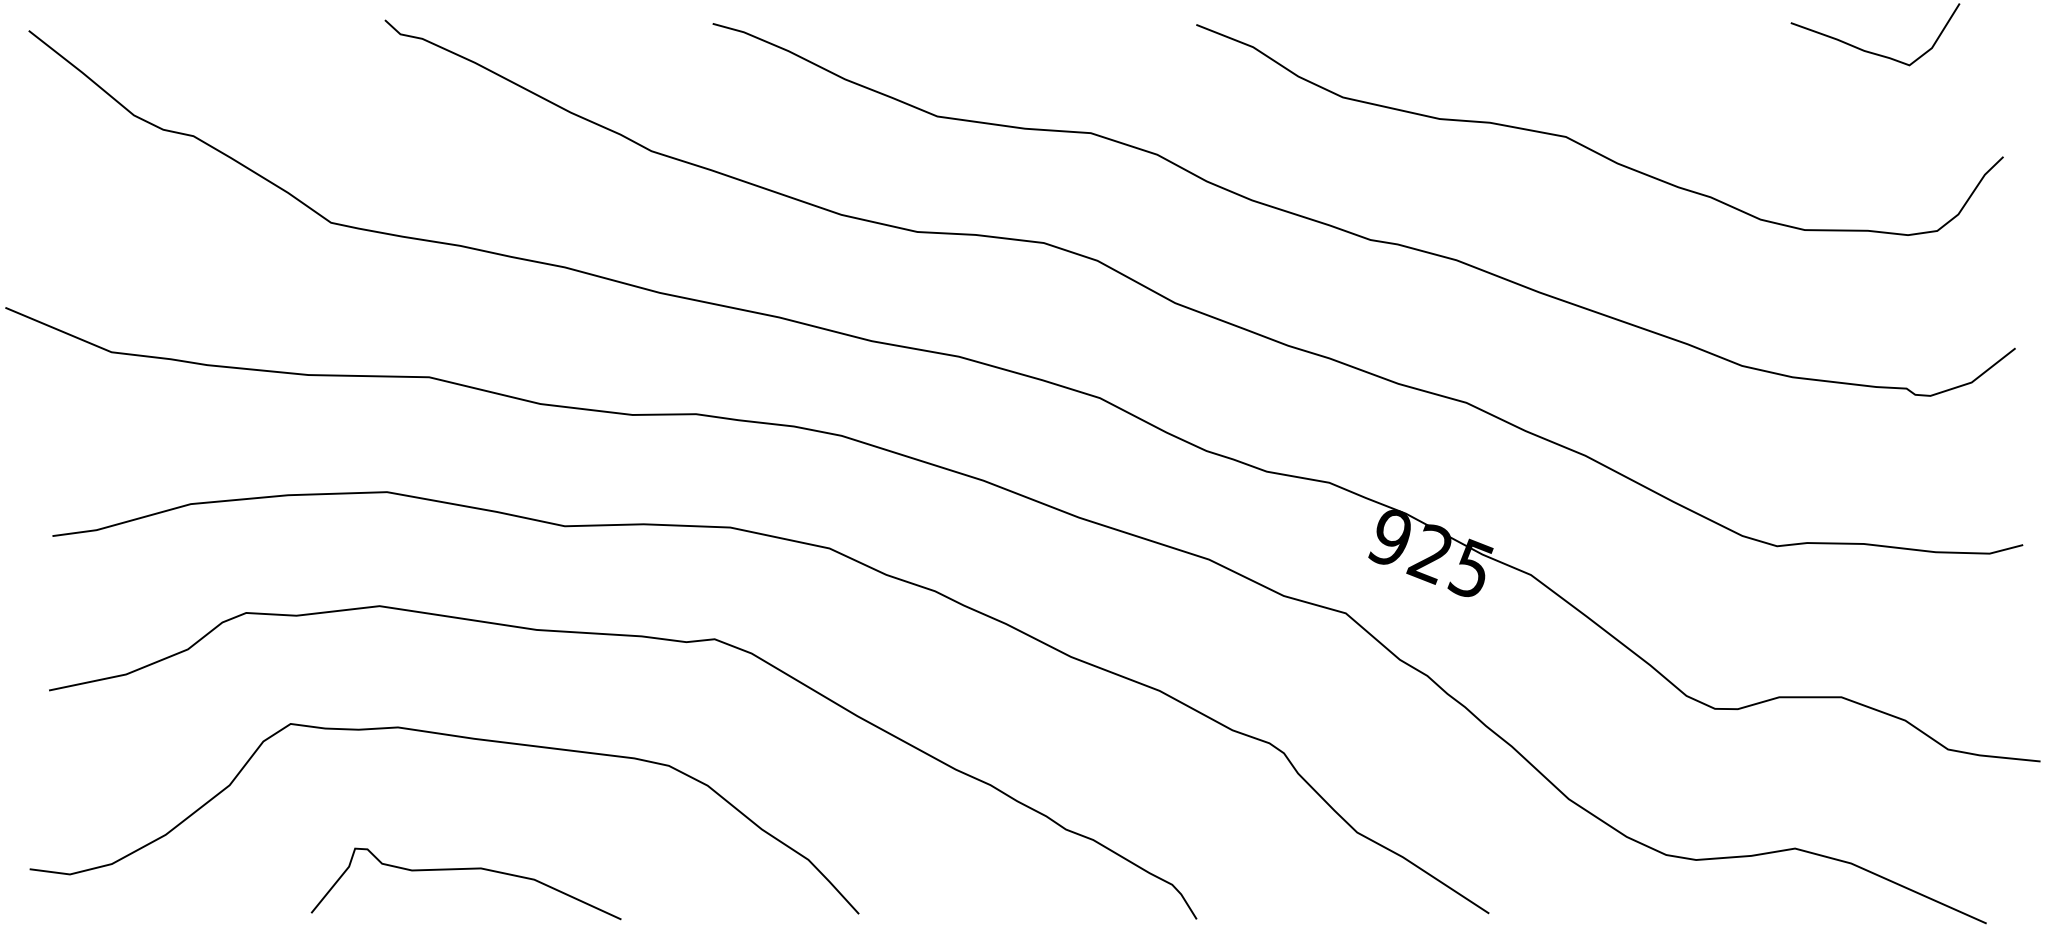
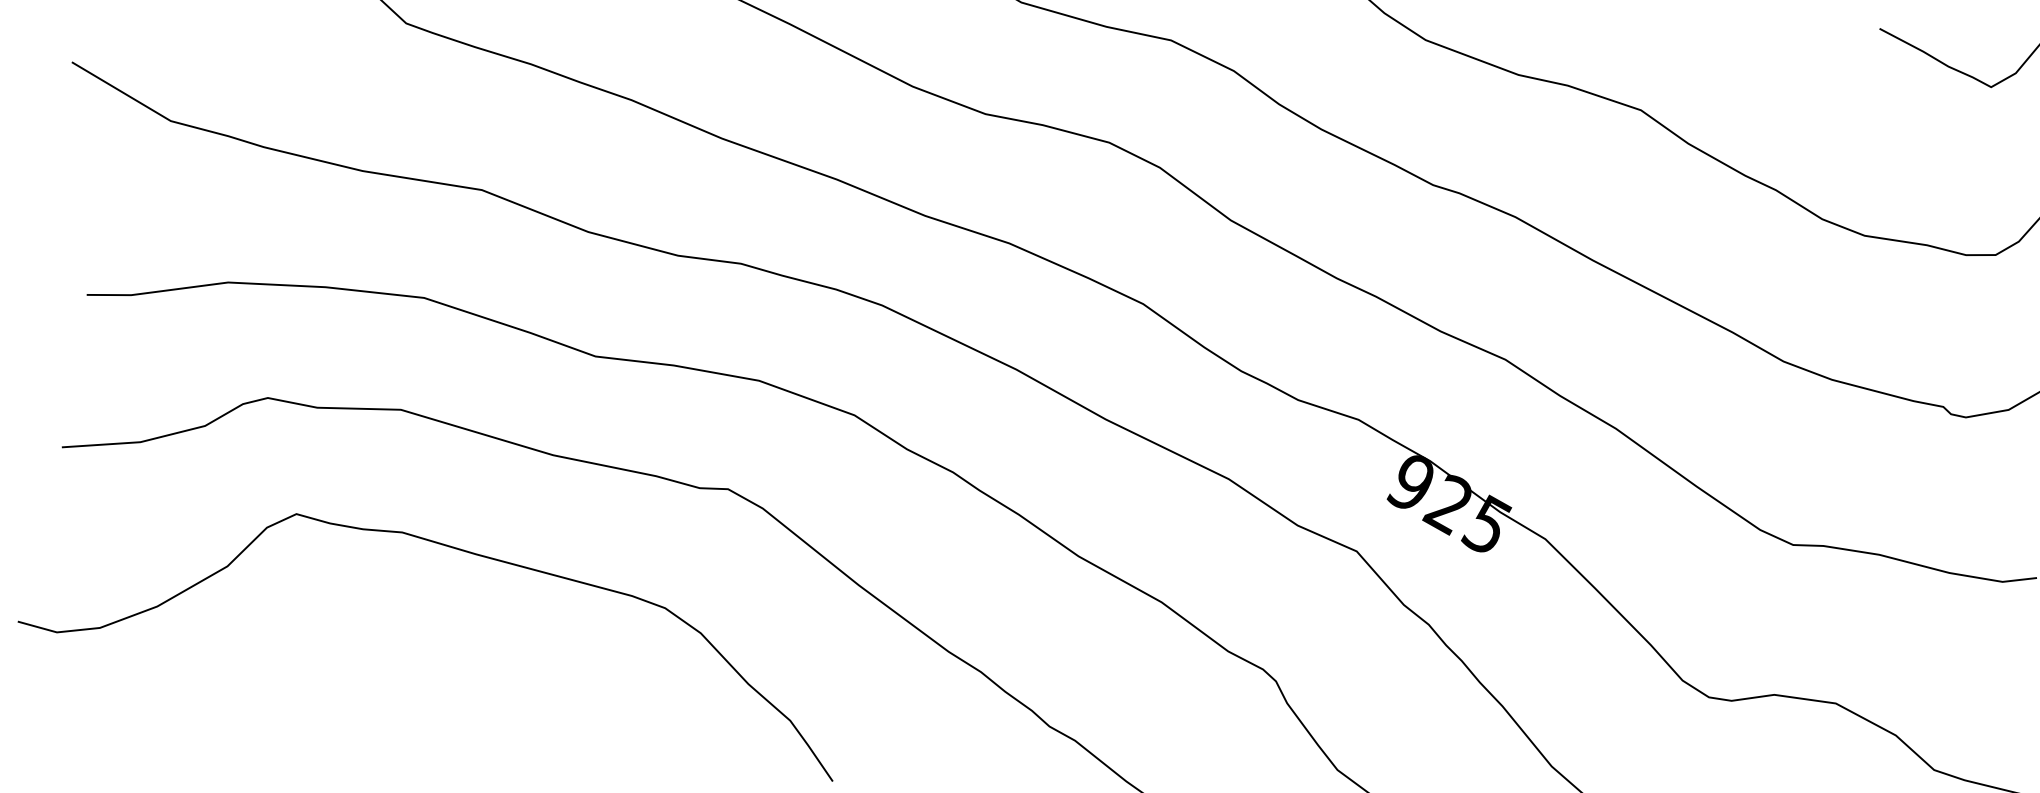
part: (465, 869) -> (449, 682), removed

